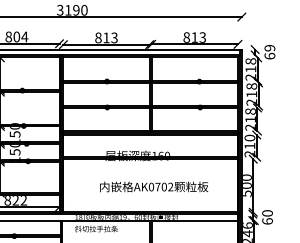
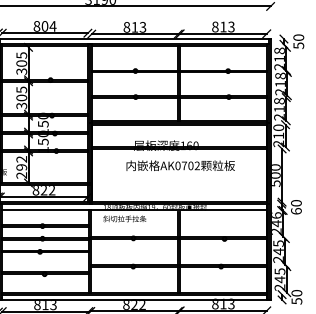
text: (269, 52) -> (298, 41), 69 -> 50
text: (153, 186) -> (180, 165), moved

